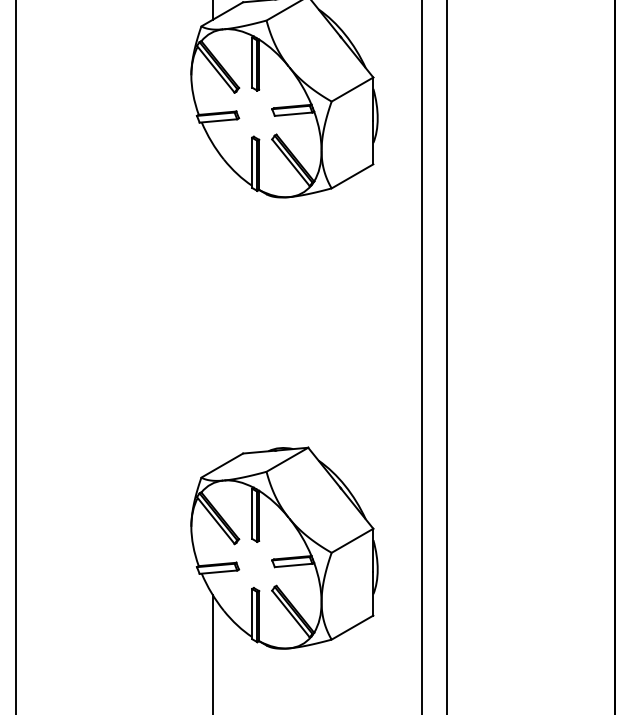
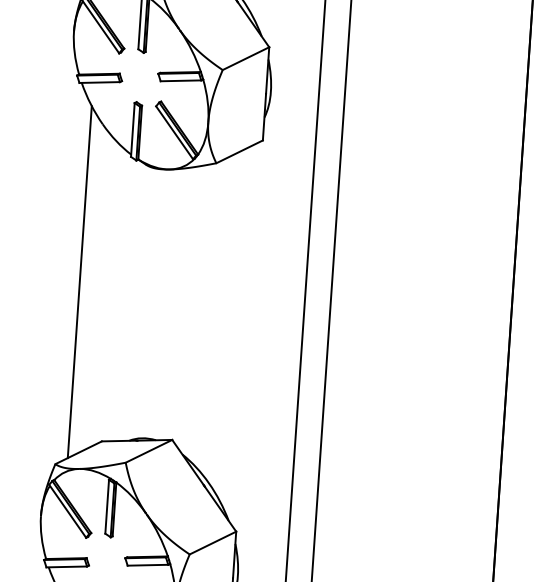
line: (212, 307) -> (79, 282), added

